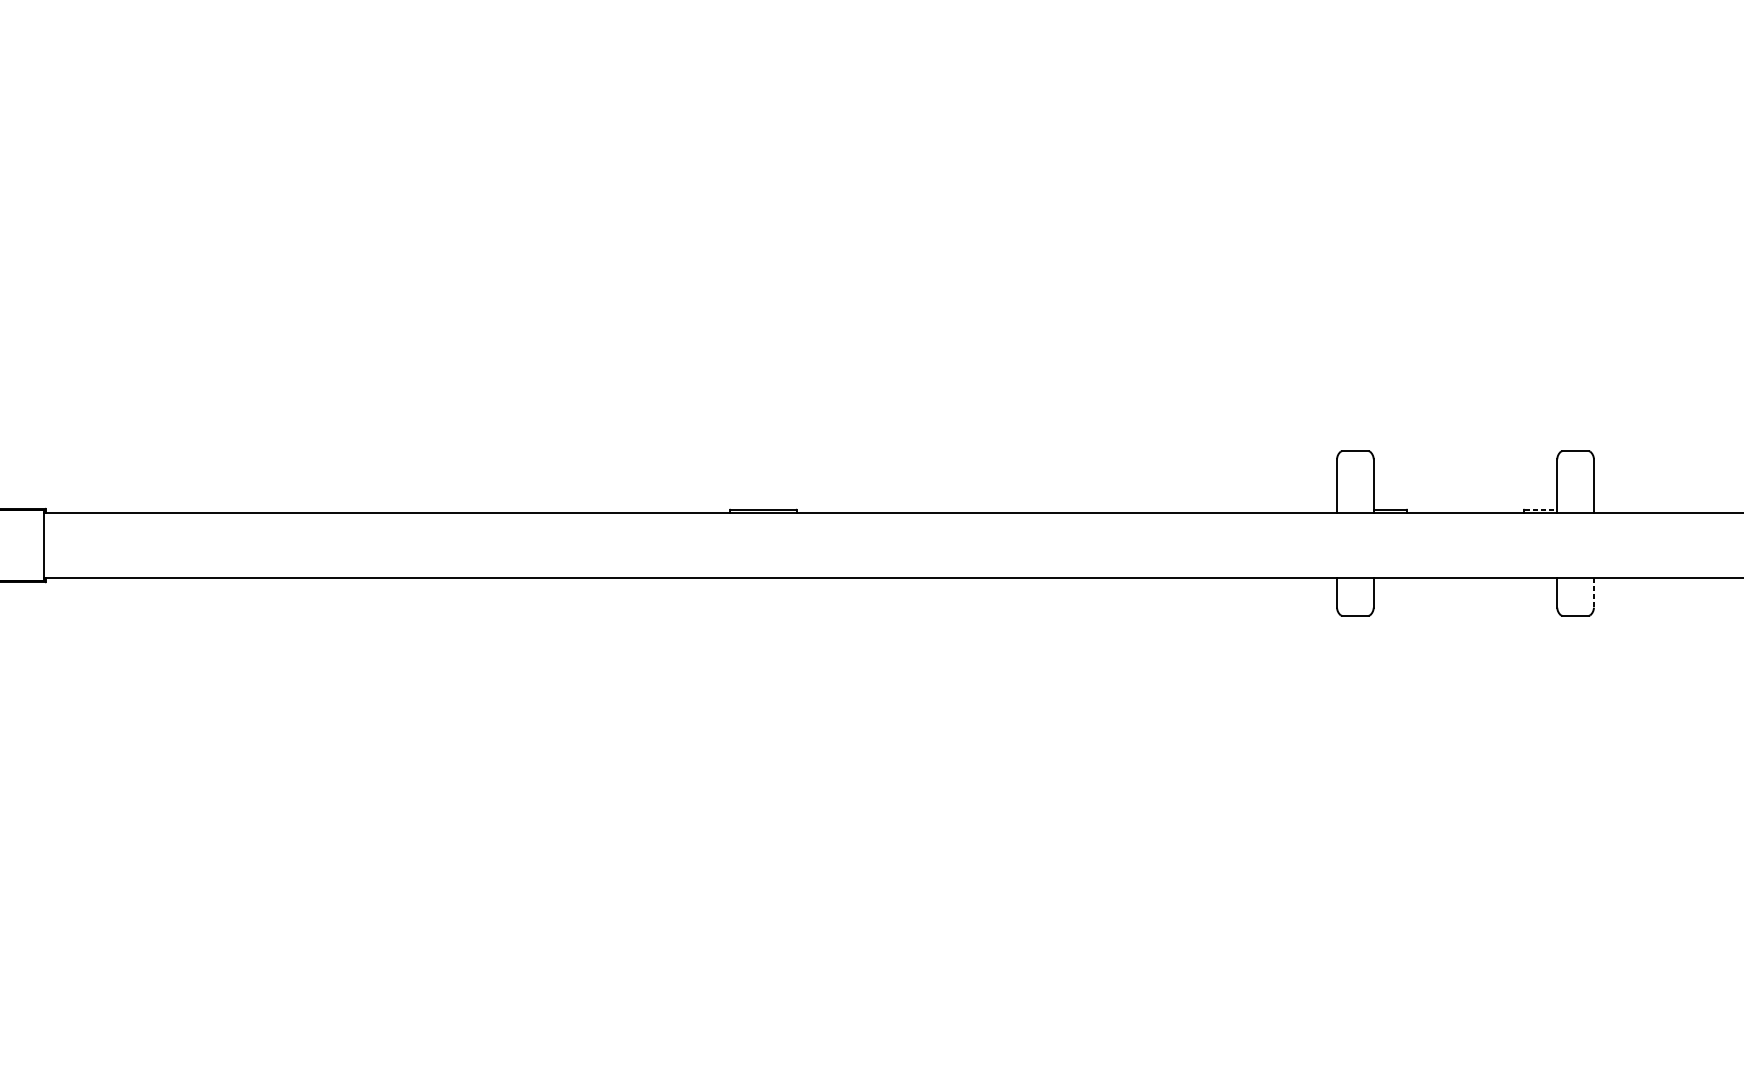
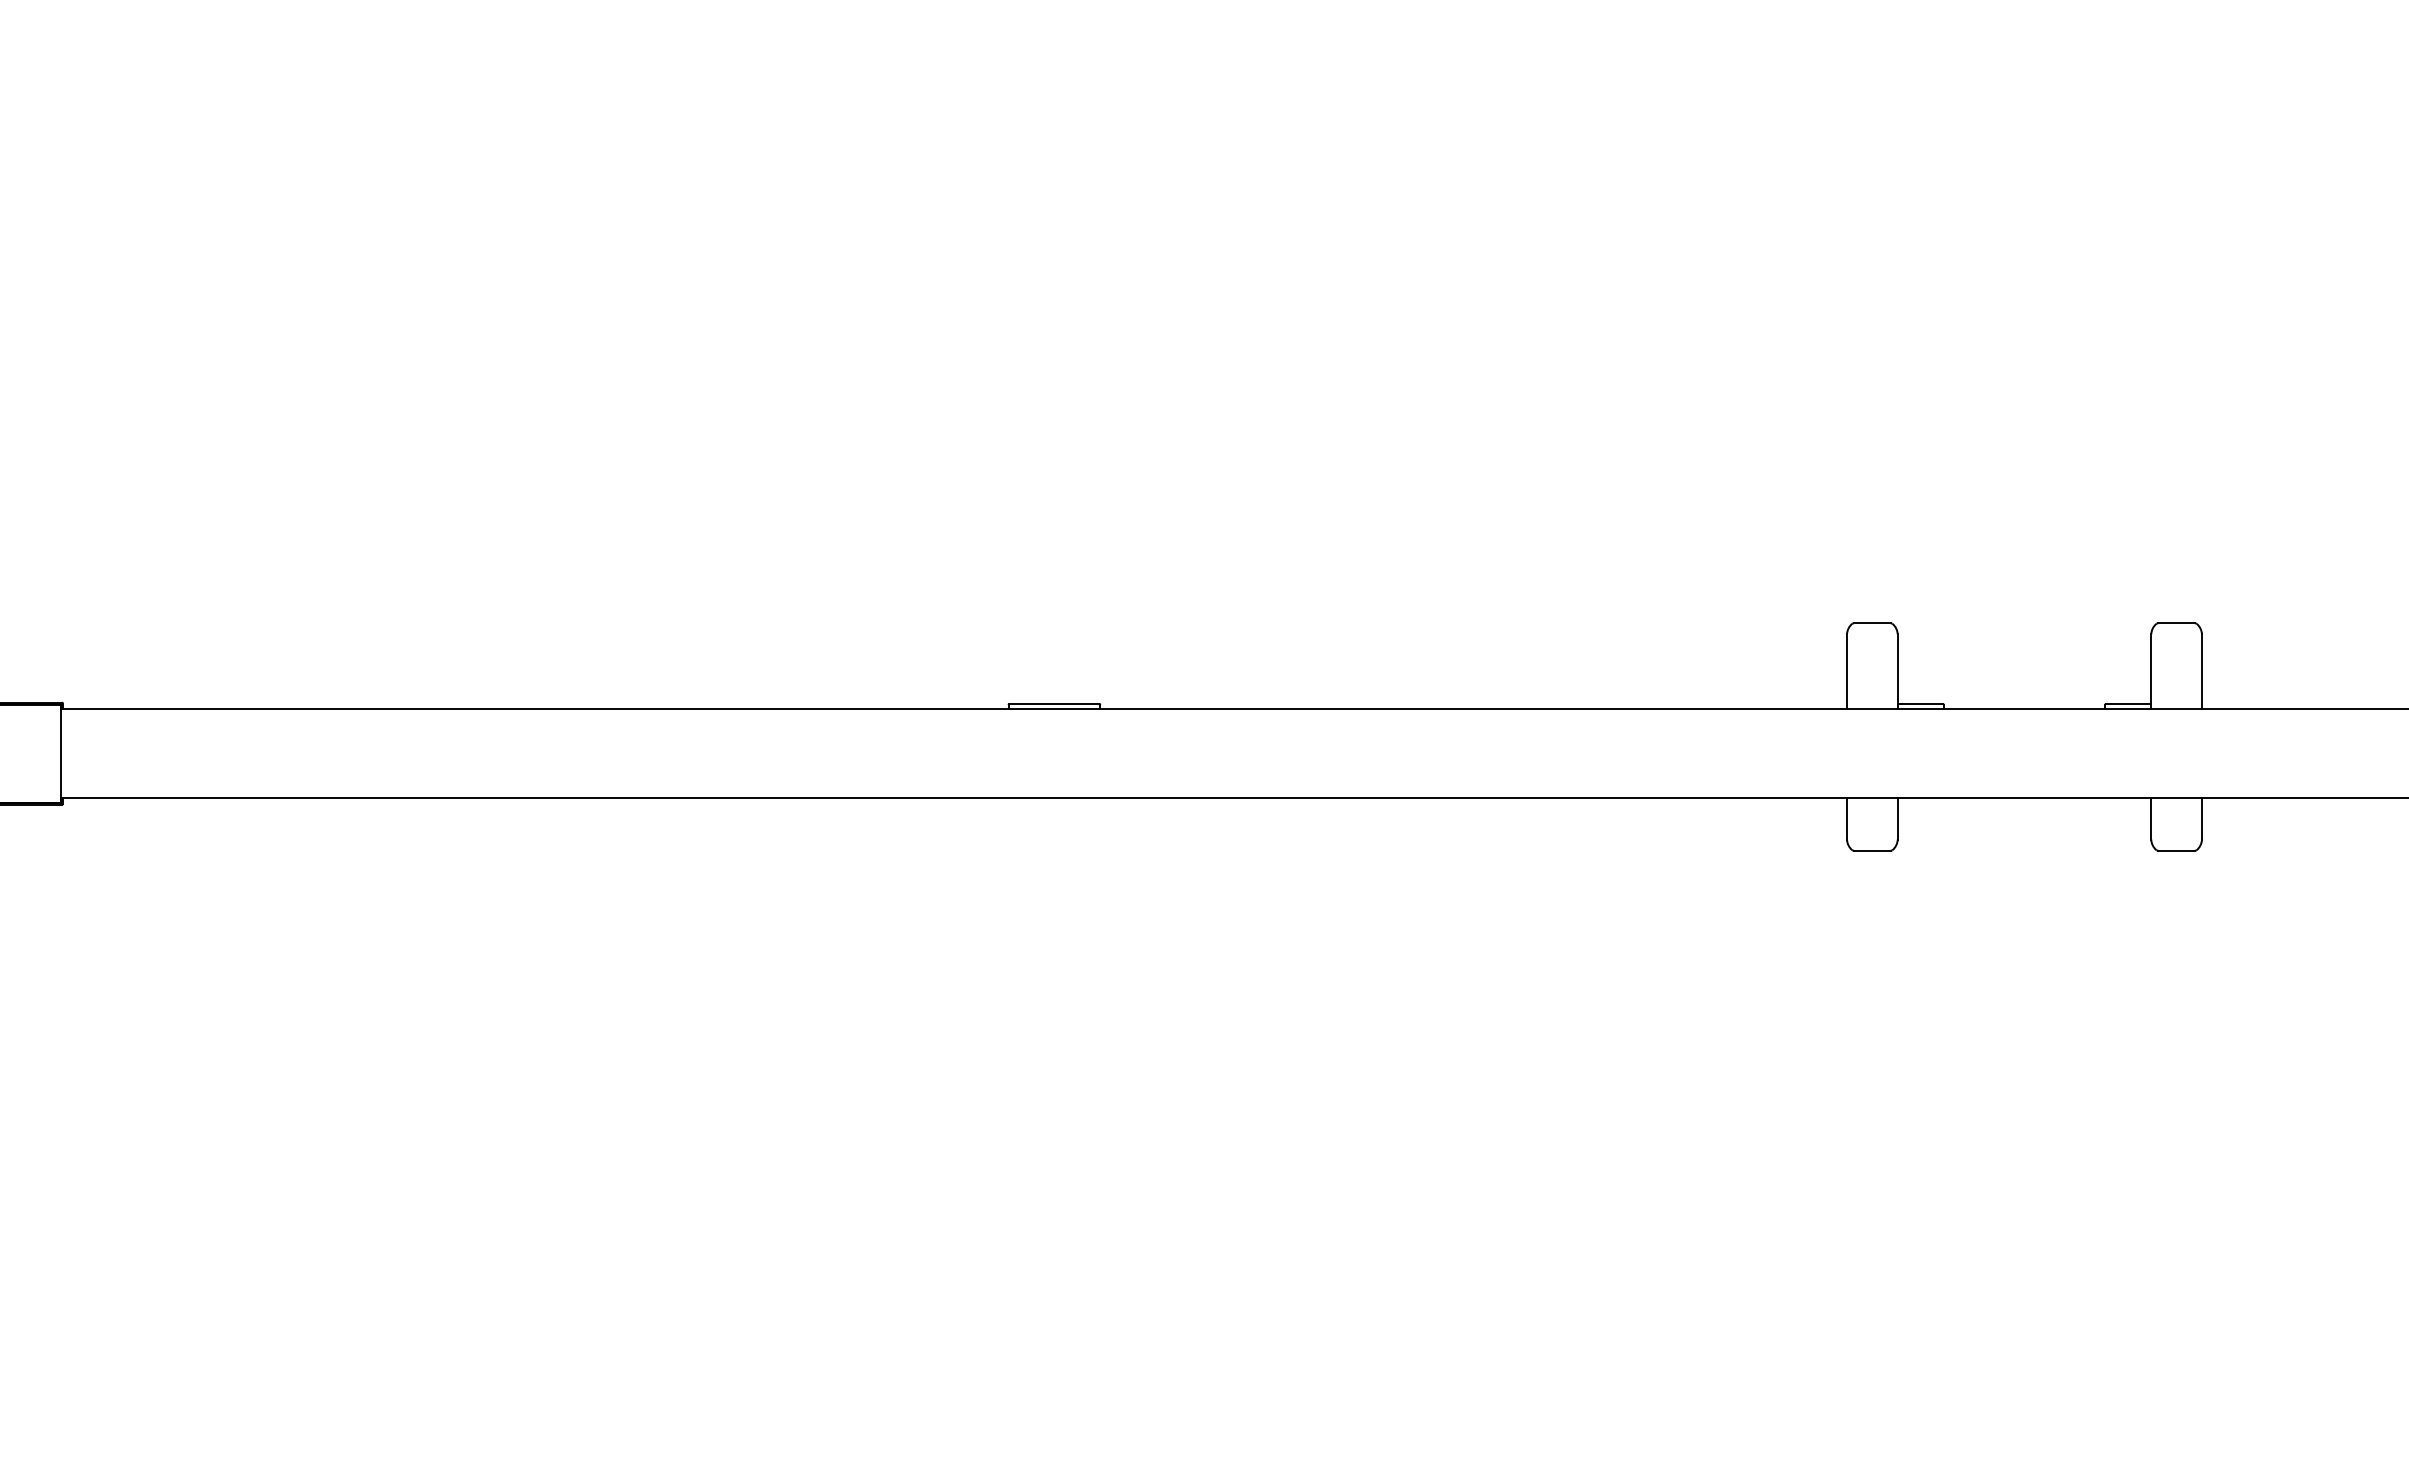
line: (1540, 509) -> (2128, 703), dashed -> solid
line: (1593, 592) -> (2201, 818), dashed -> solid

